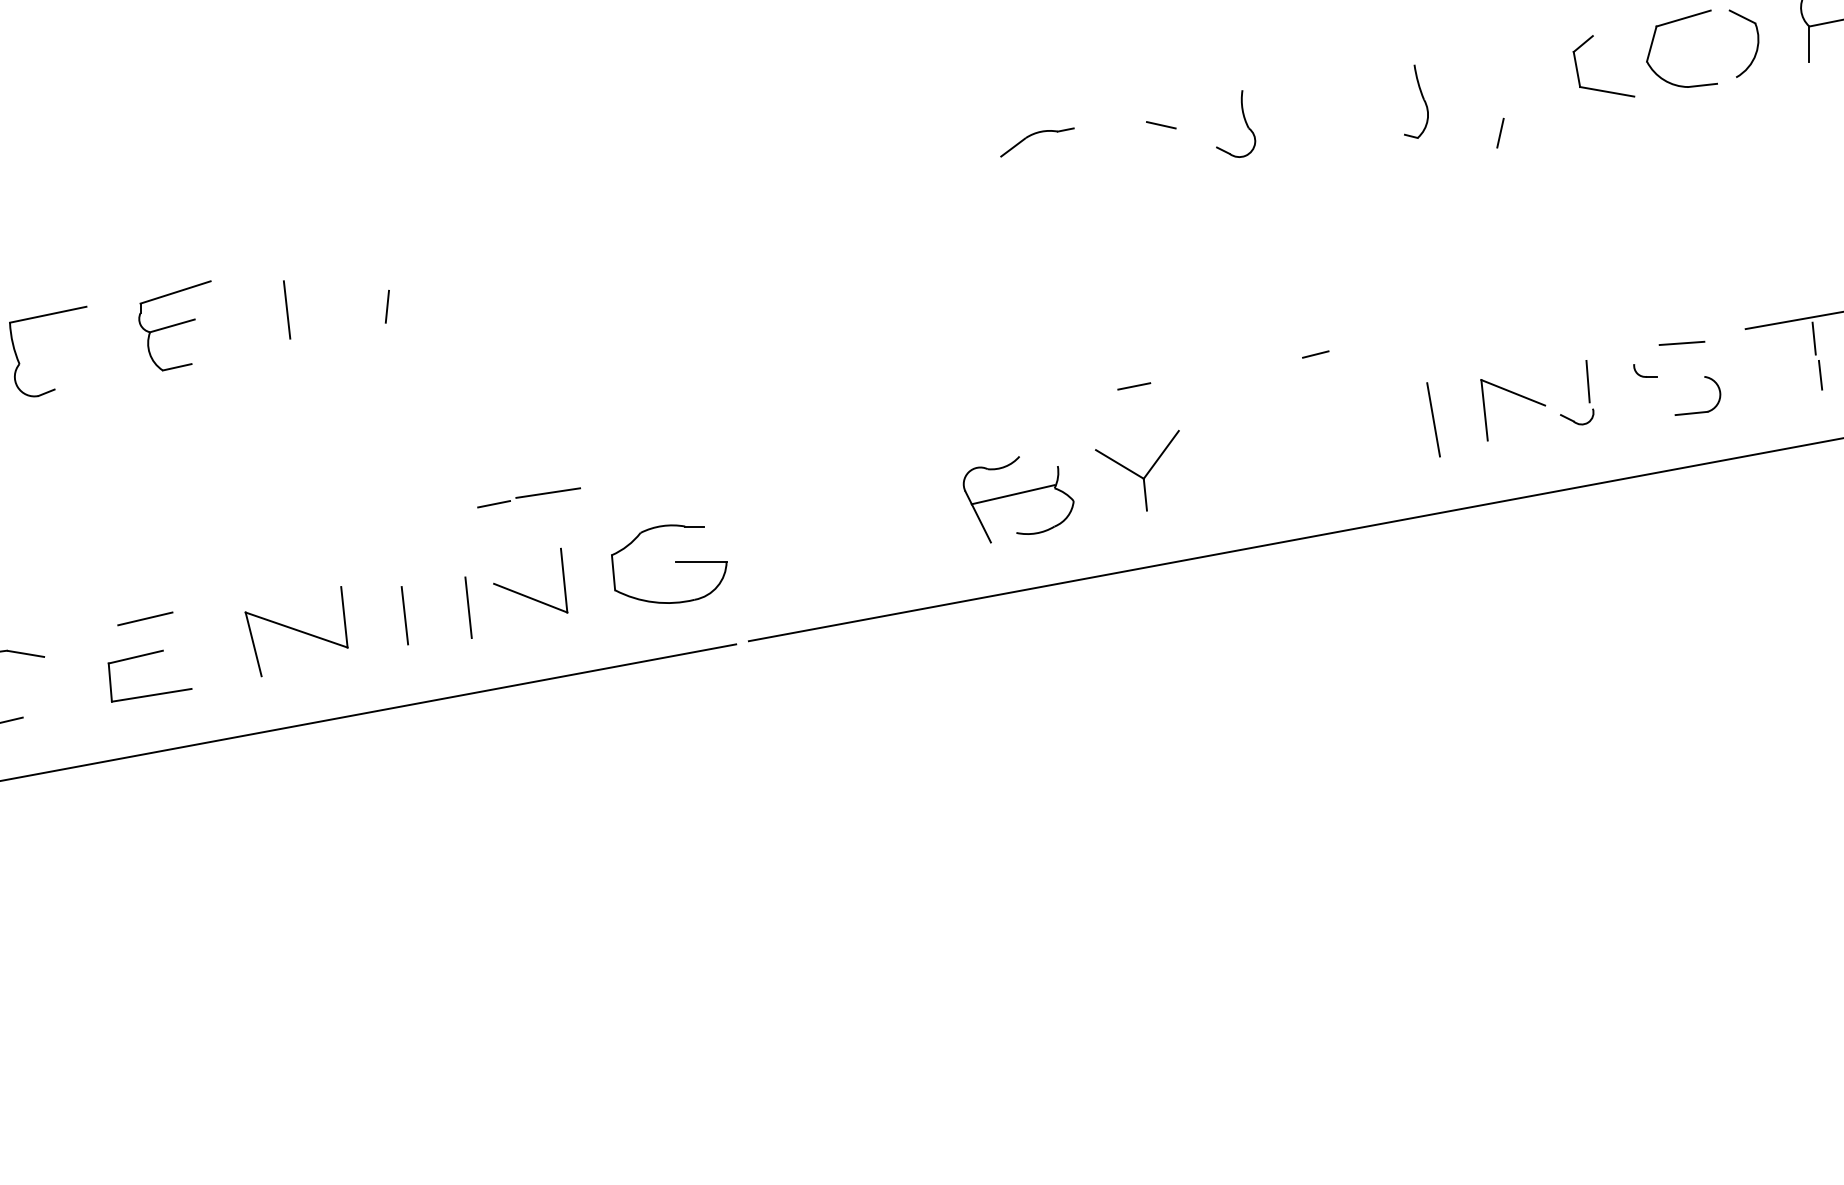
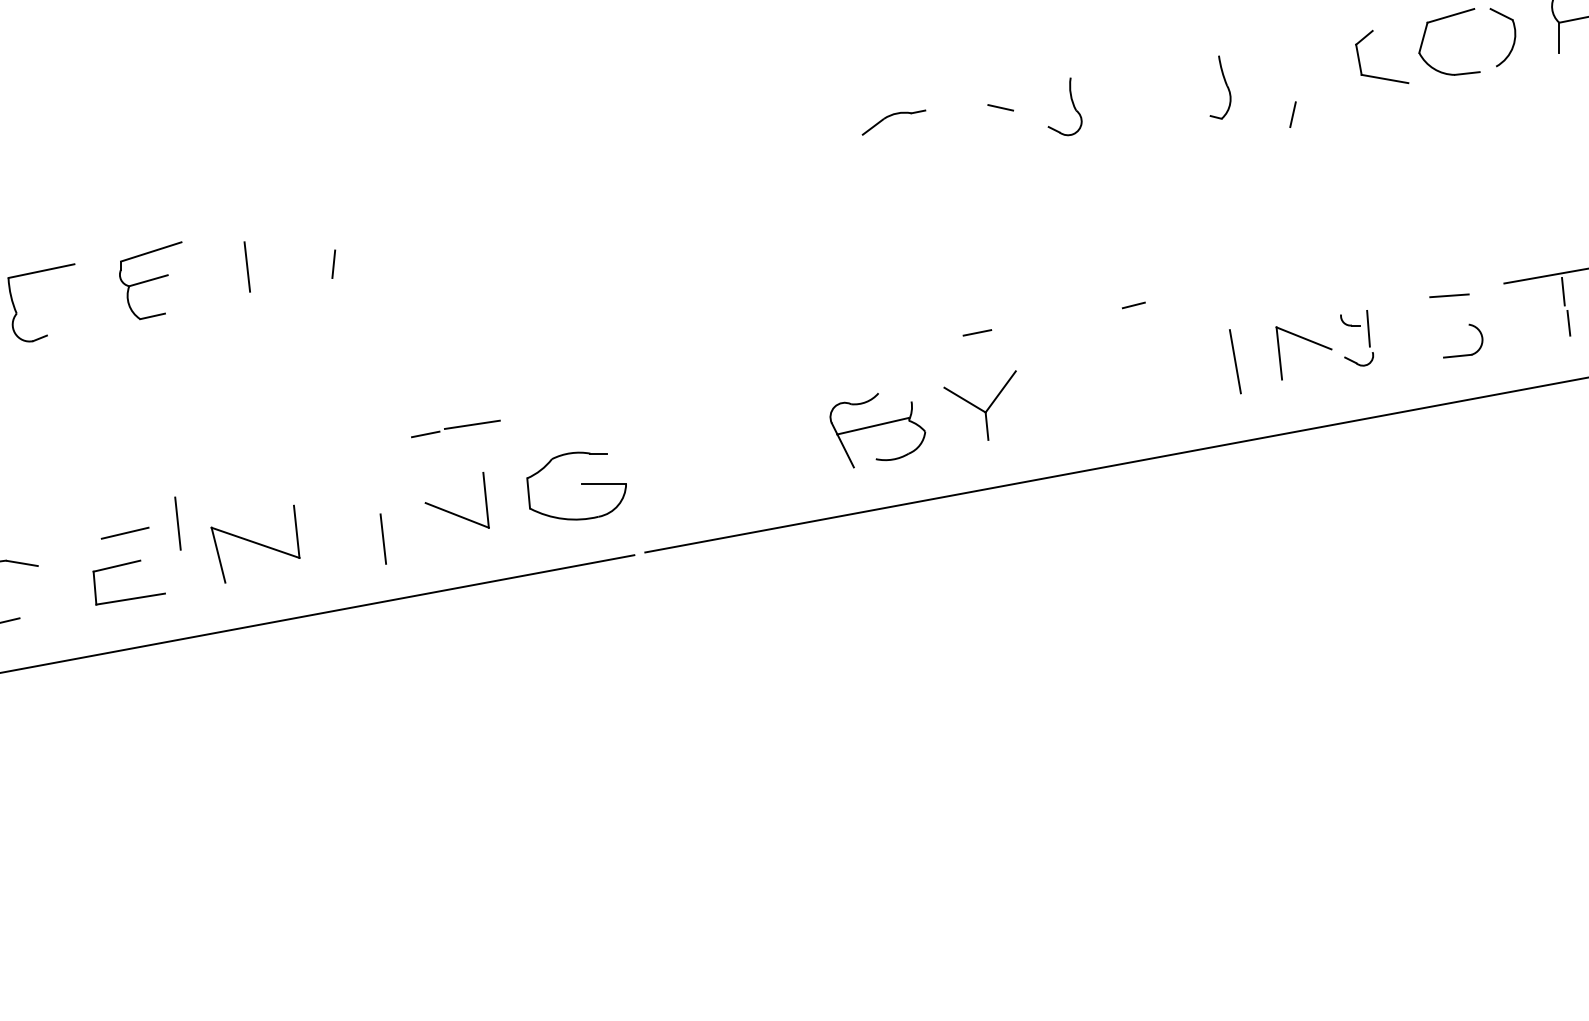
part: (1645, 370) -> (1350, 320), moved
line: (468, 607) -> (177, 523), moved
line: (404, 615) -> (382, 538), moved

